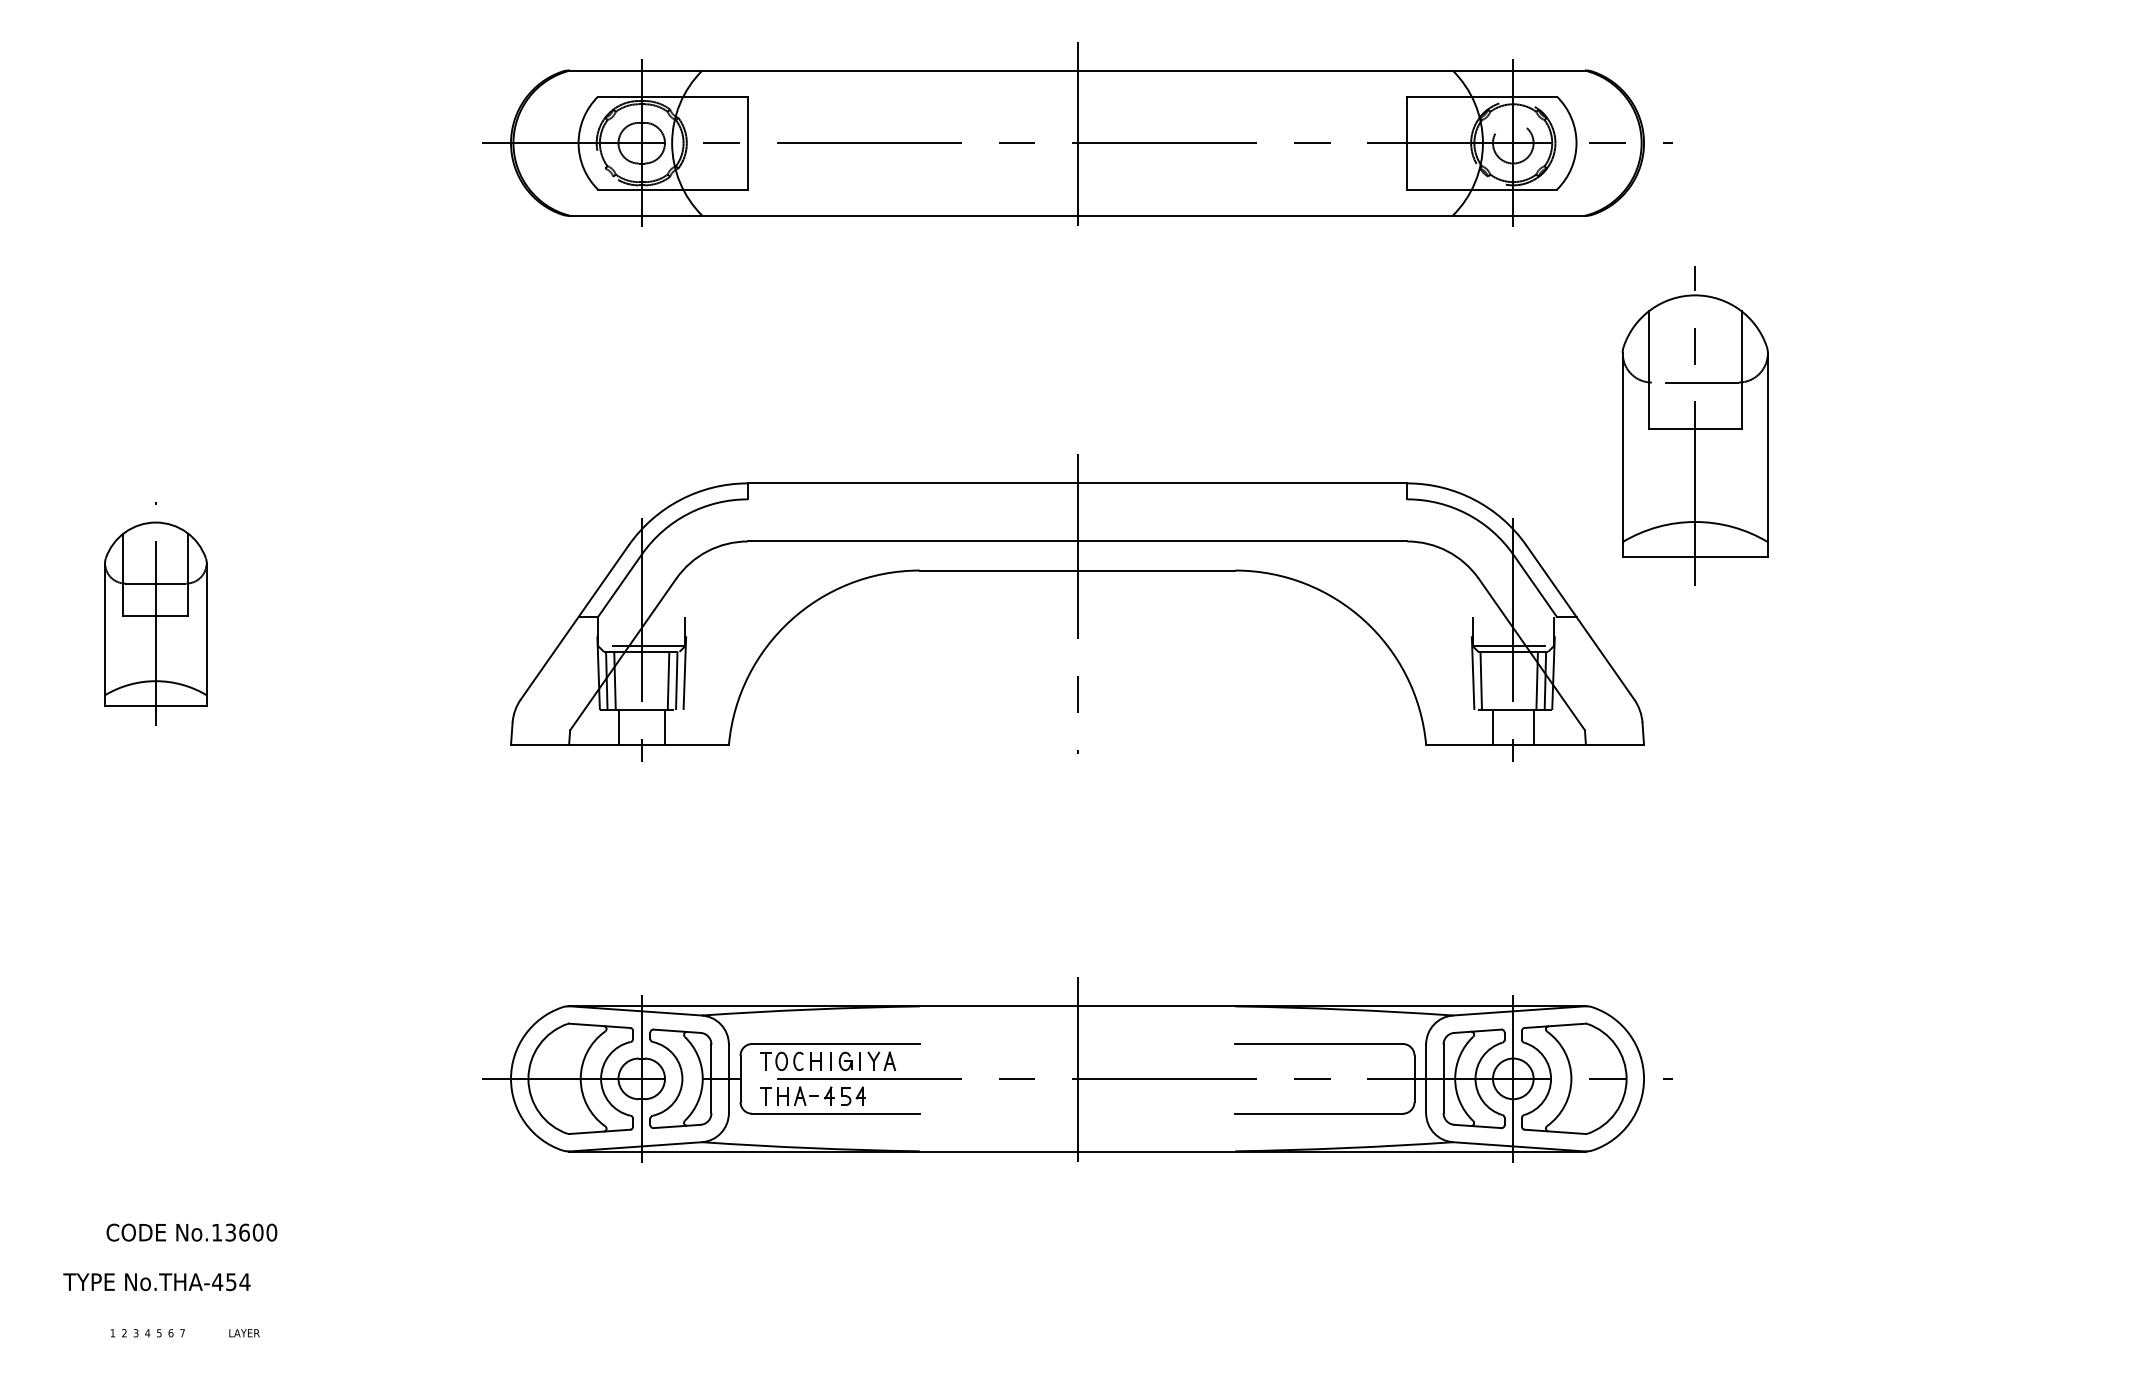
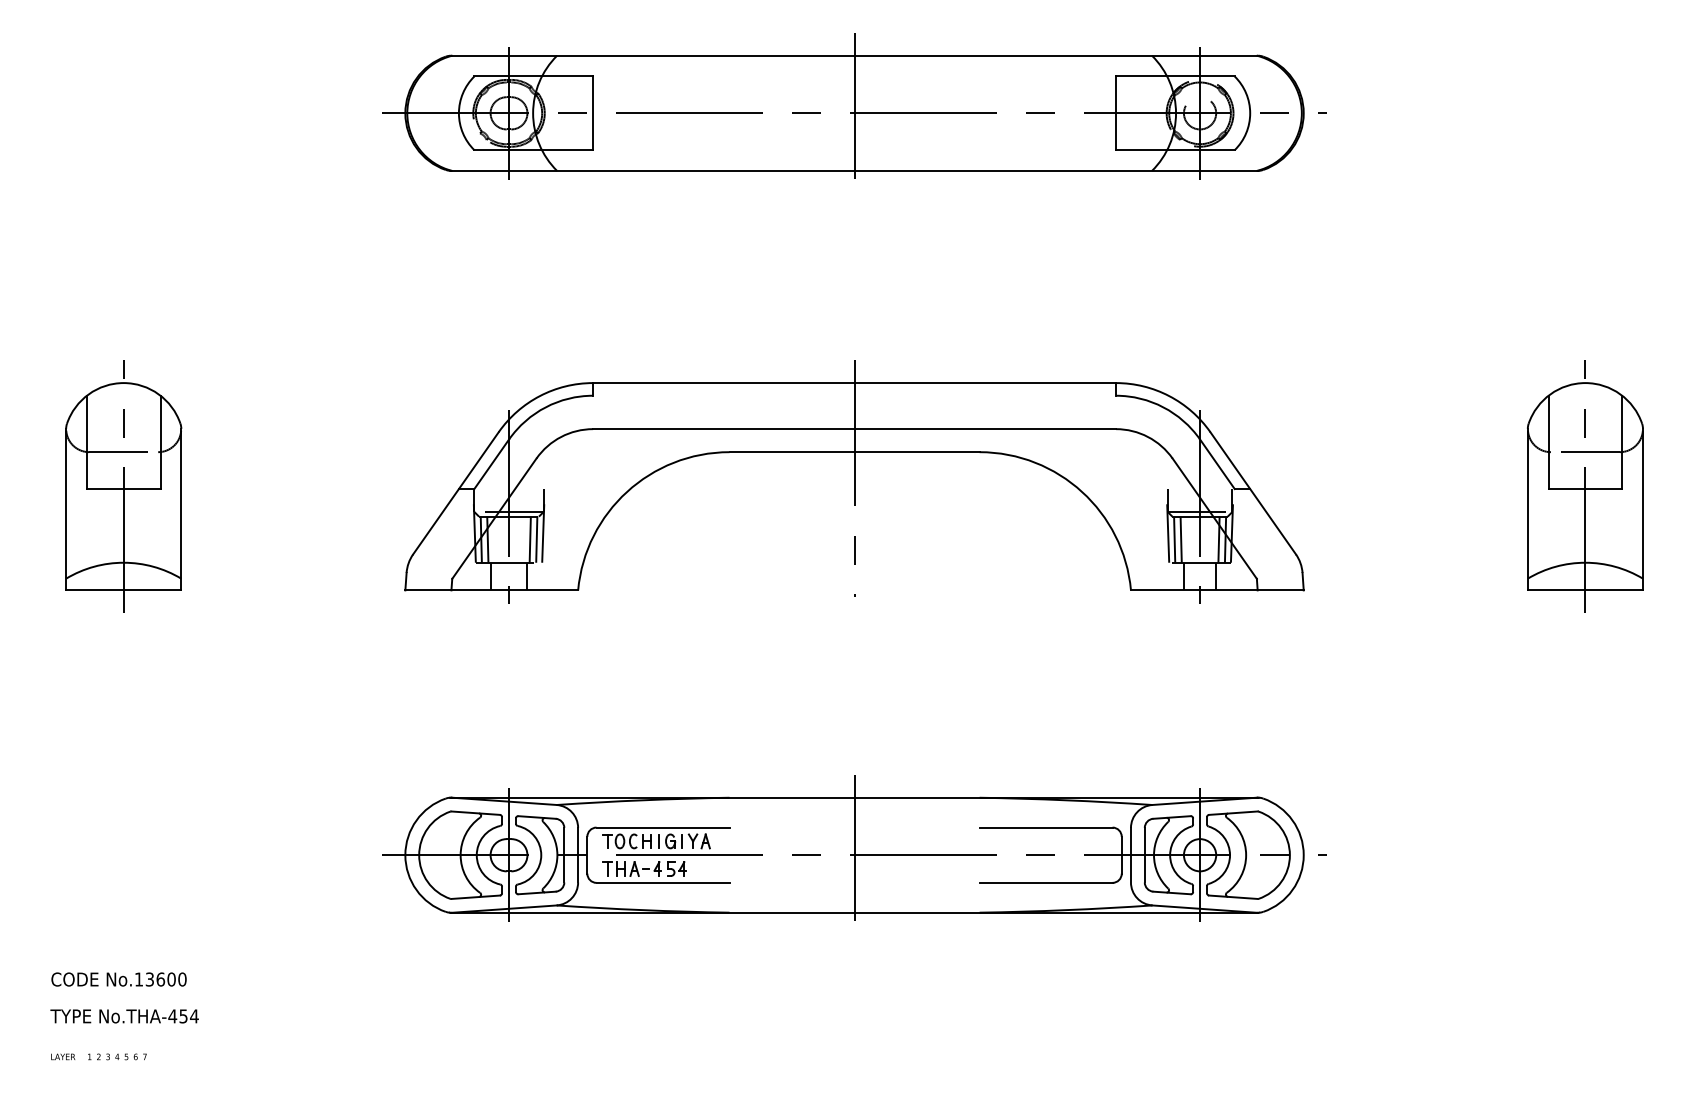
part: (1694, 425) -> (1584, 486), moved
part: (155, 613) -> (123, 486), size x1.43
line: (1489, 680) -> (1181, 539), added
text: (191, 1232) -> (118, 979), moved
text: (244, 1333) -> (63, 1057), moved

